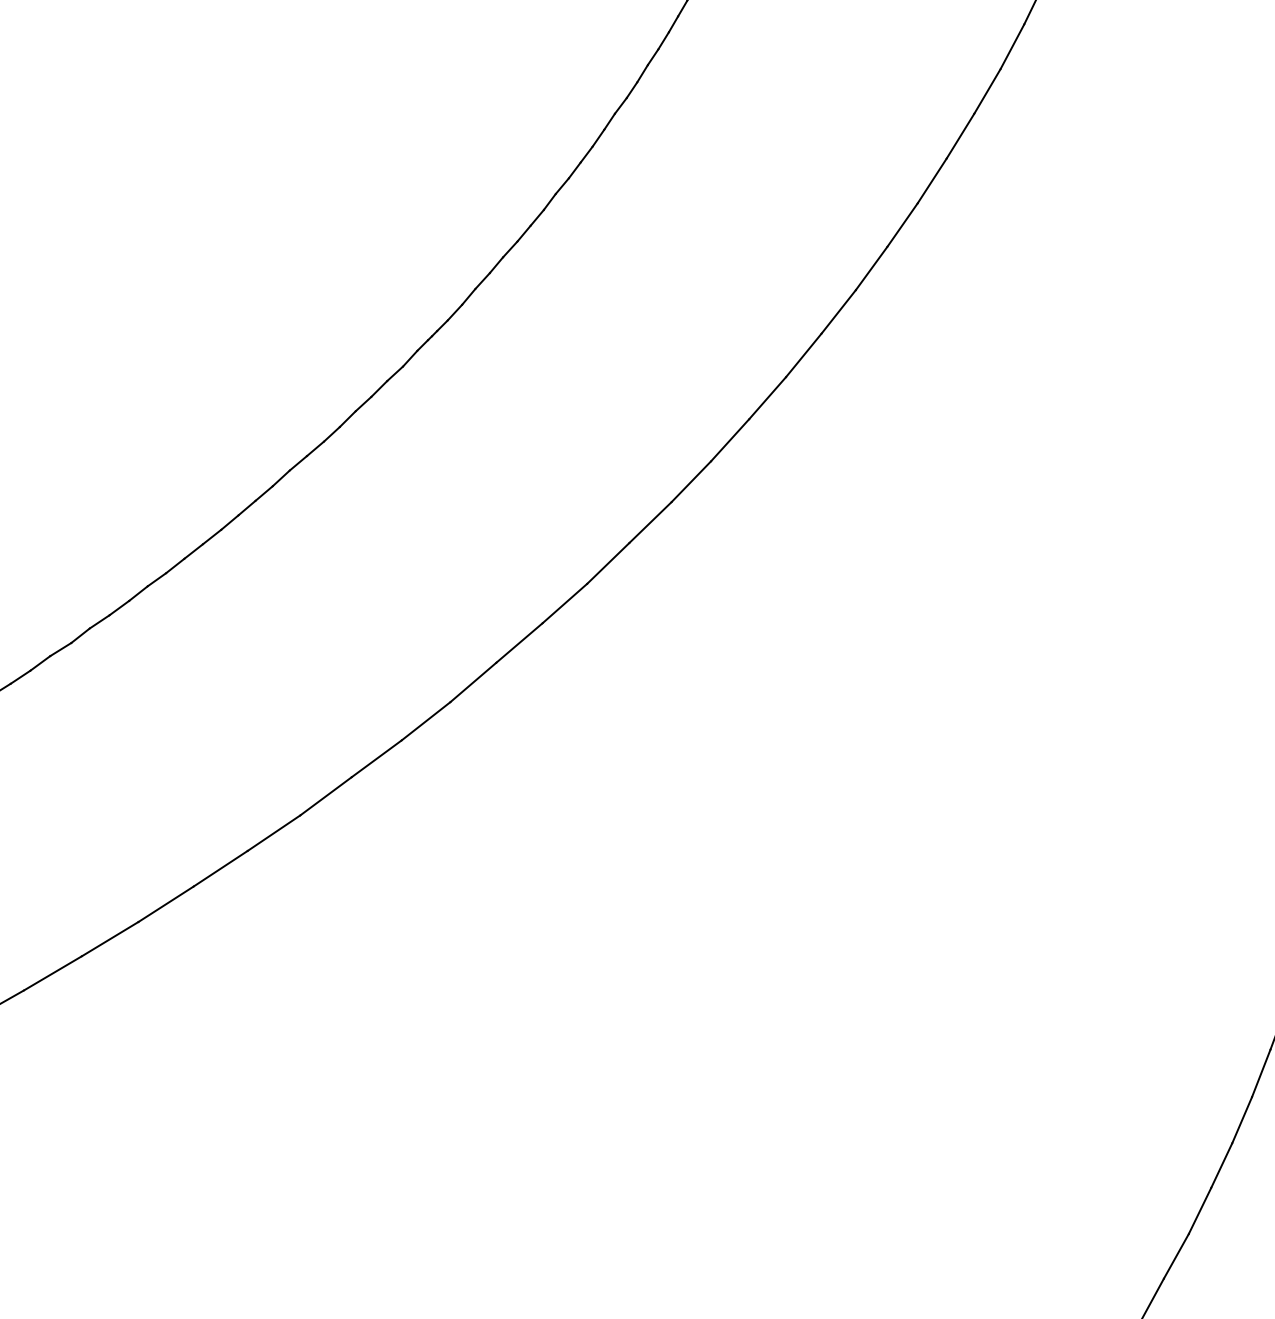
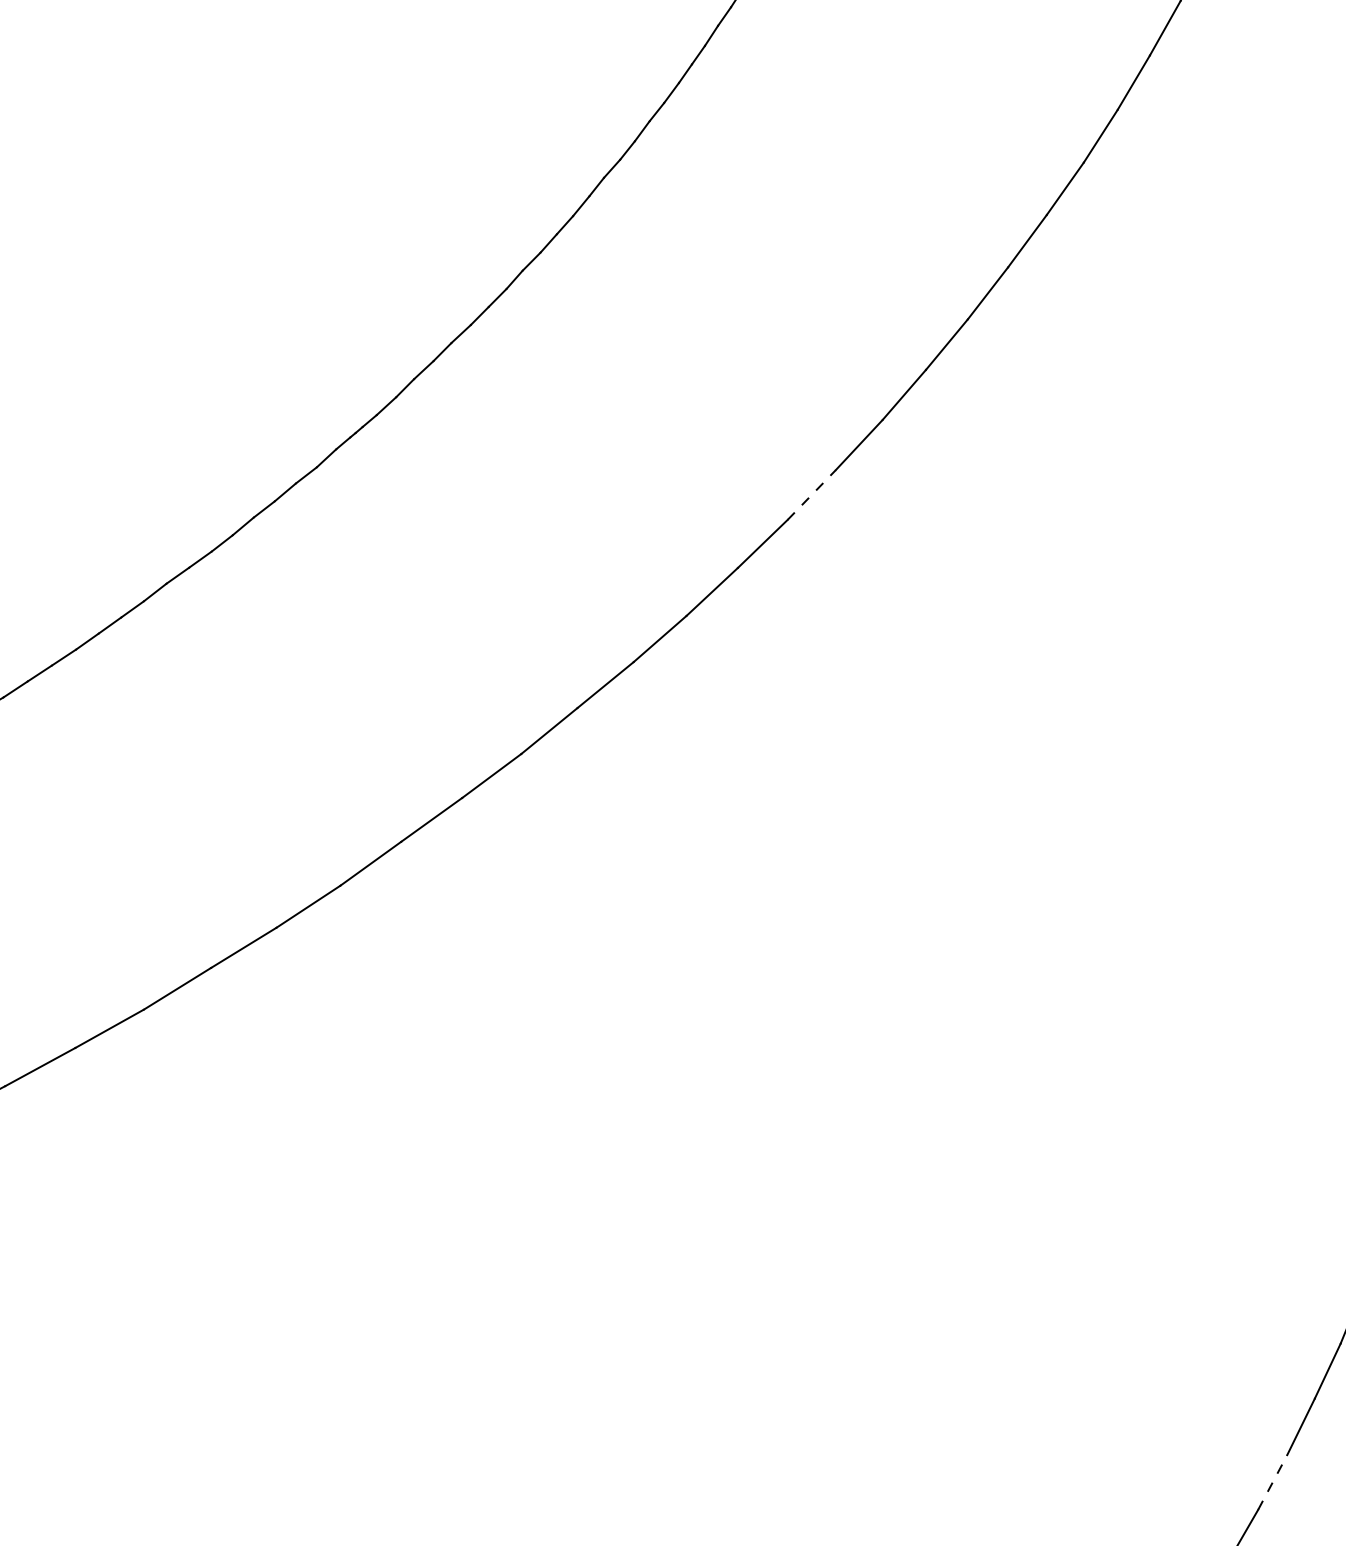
line: (804, 355) -> (812, 495), solid -> dashed
line: (1242, 1119) -> (1273, 1481), solid -> dashed

